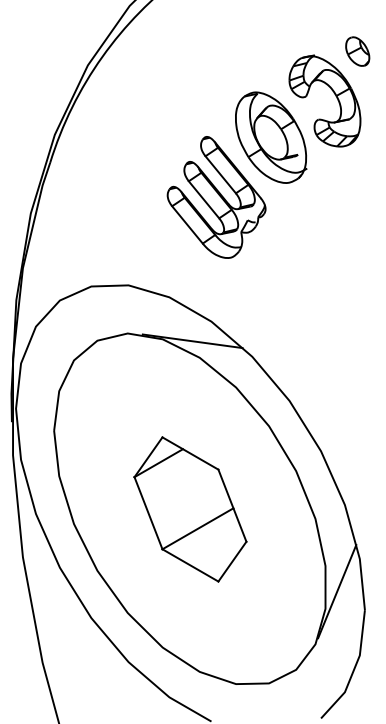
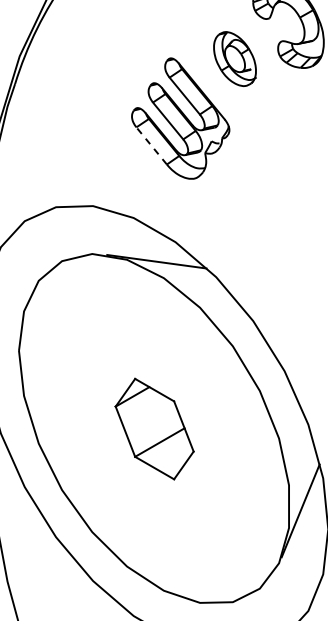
part: (271, 137) -> (235, 58), size x0.6
line: (187, 224) -> (151, 145), solid -> dashed
part: (190, 509) -> (154, 429), size x0.7

